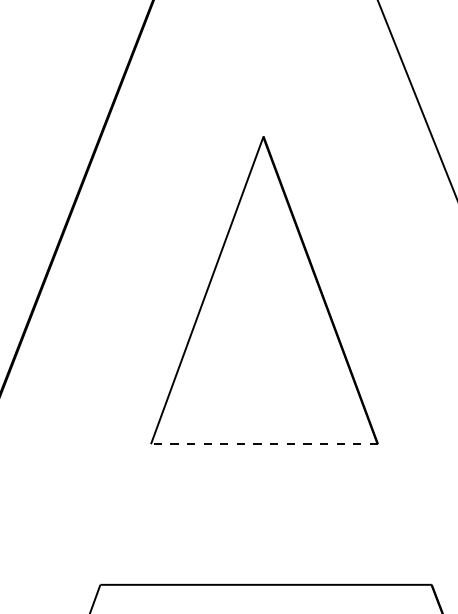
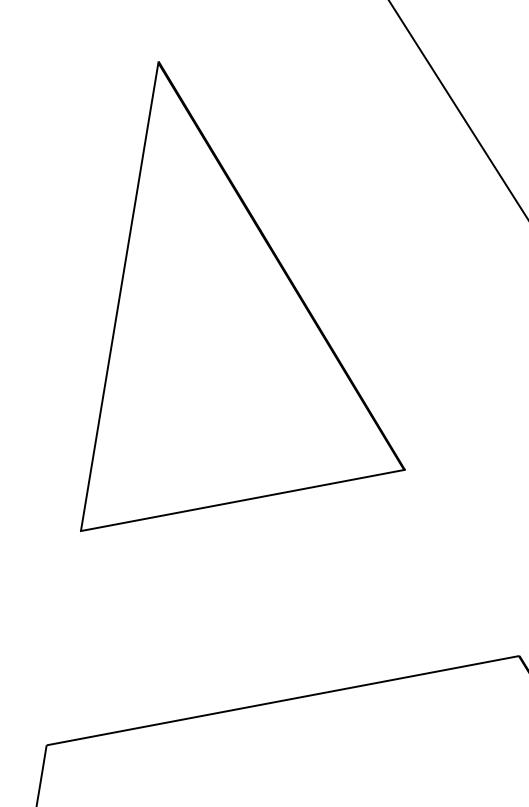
line: (264, 444) -> (242, 500), dashed -> solid

